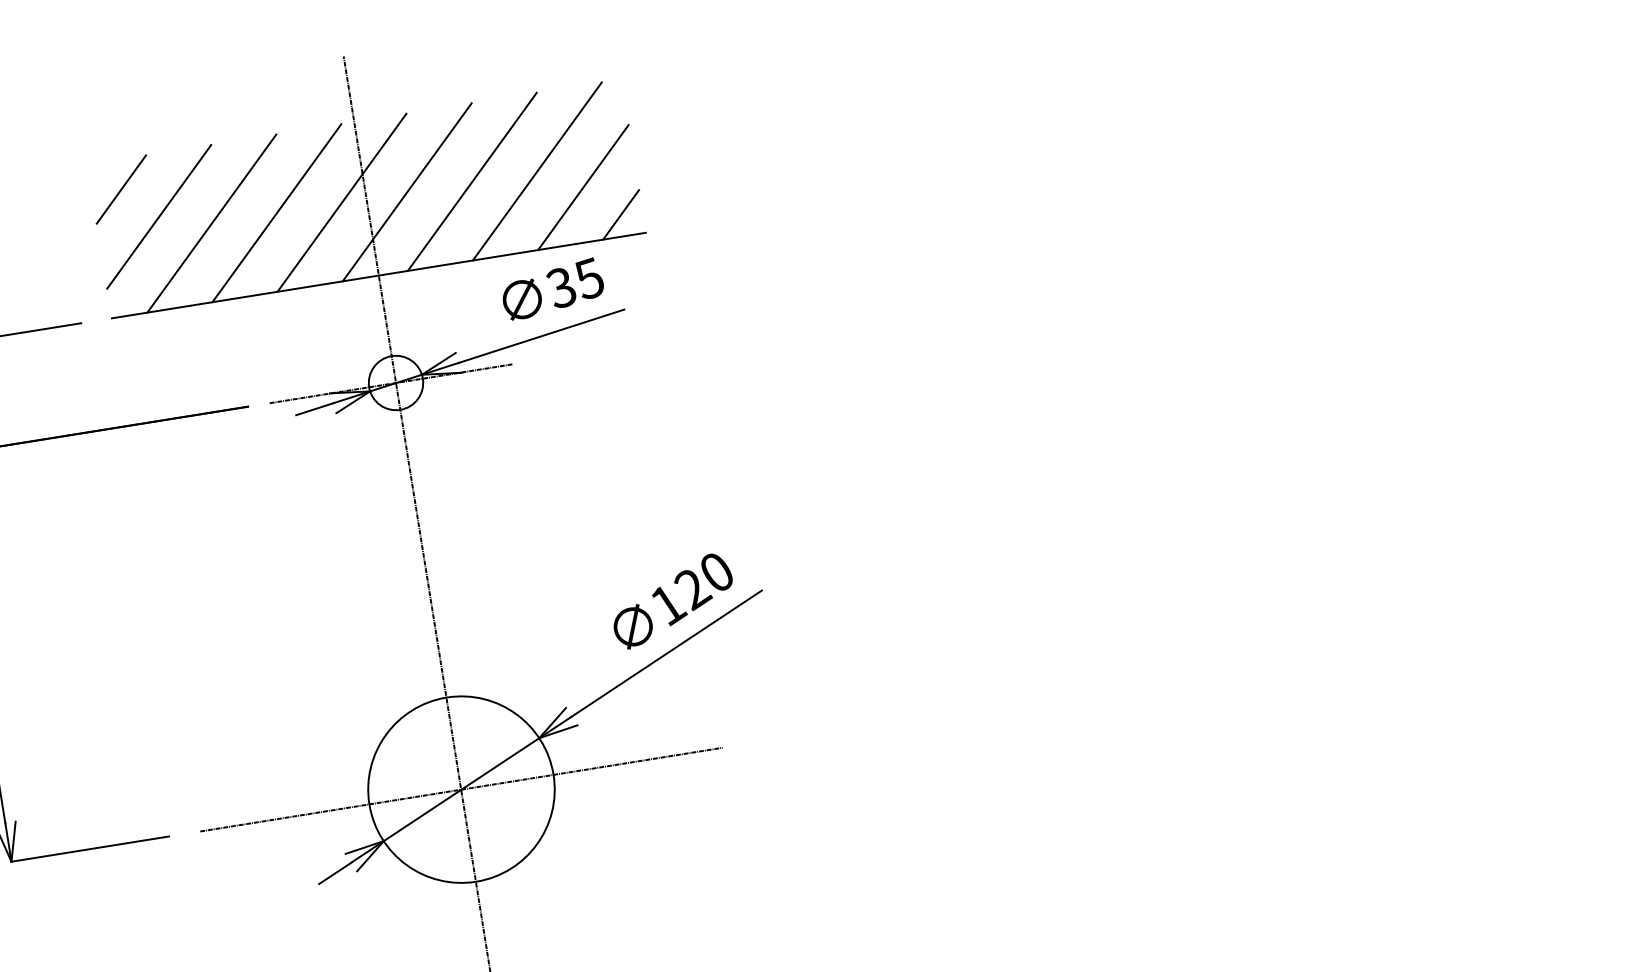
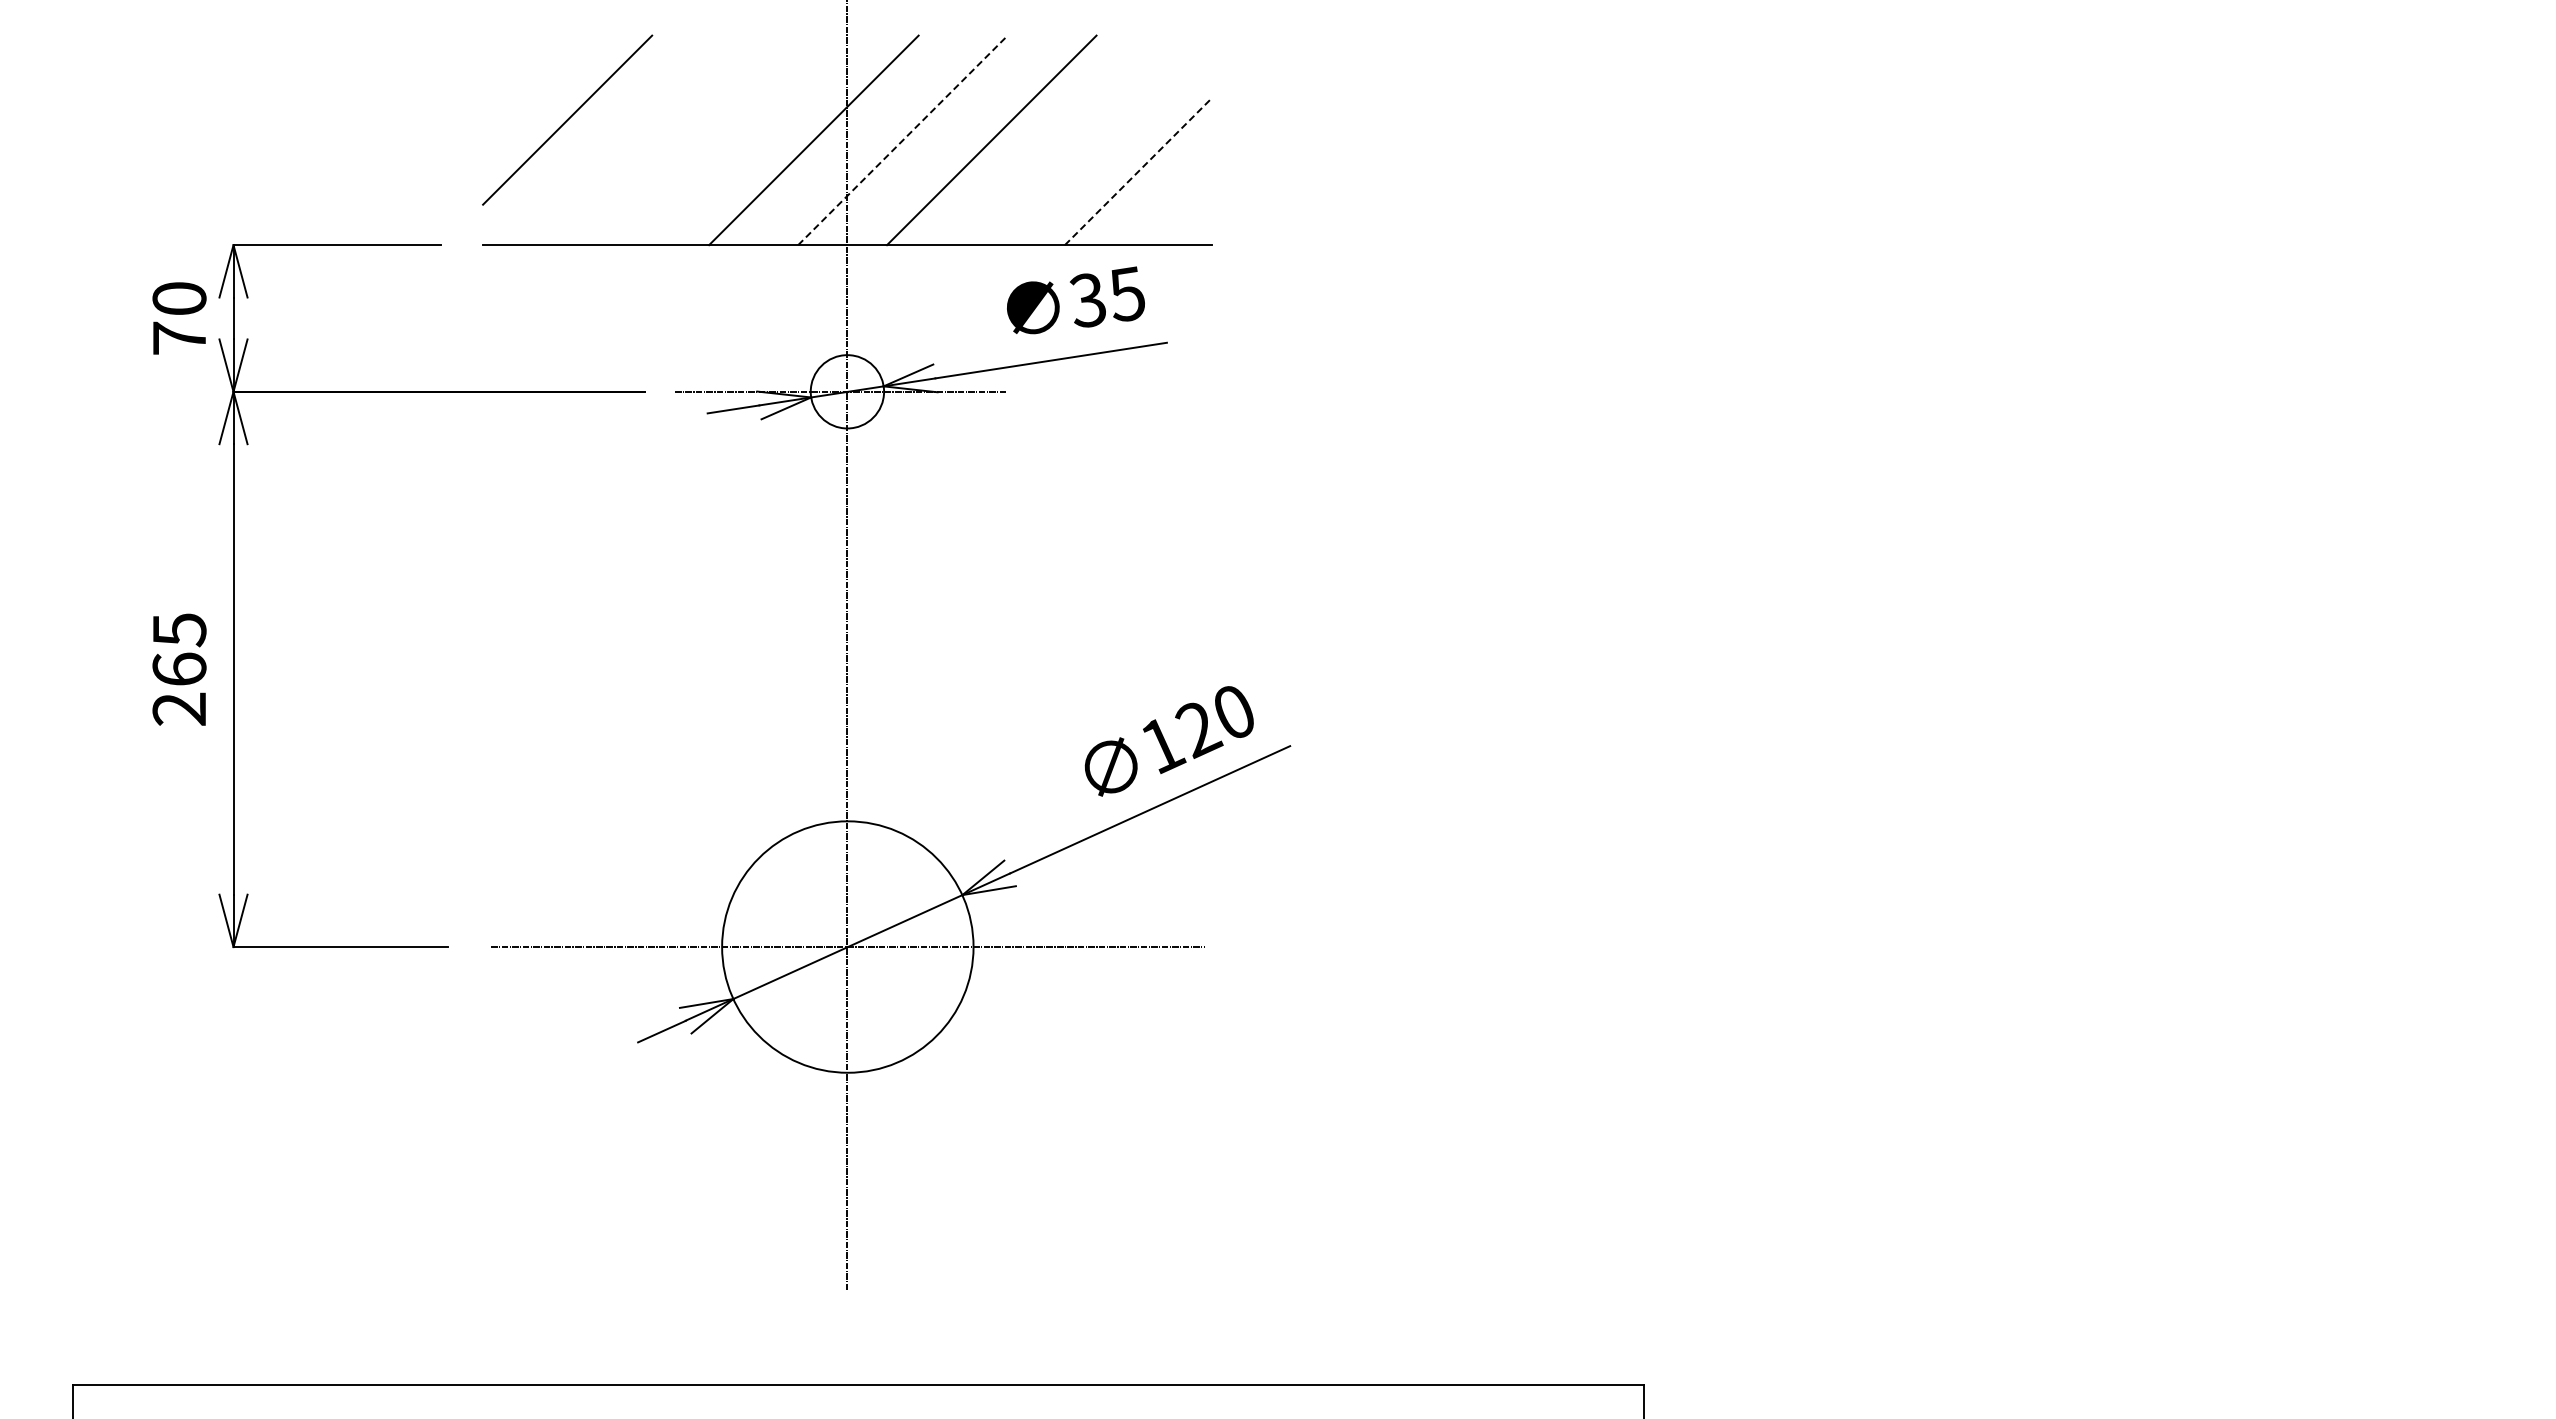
line: (537, 171) -> (1080, 140), removed
line: (583, 187) -> (1138, 171), solid -> dashed
line: (121, 189) -> (523, 75), removed
line: (407, 192) -> (903, 140), solid -> dashed
line: (276, 213) -> (724, 140), removed
line: (620, 214) -> (1182, 215), removed
line: (211, 223) -> (635, 140), removed

